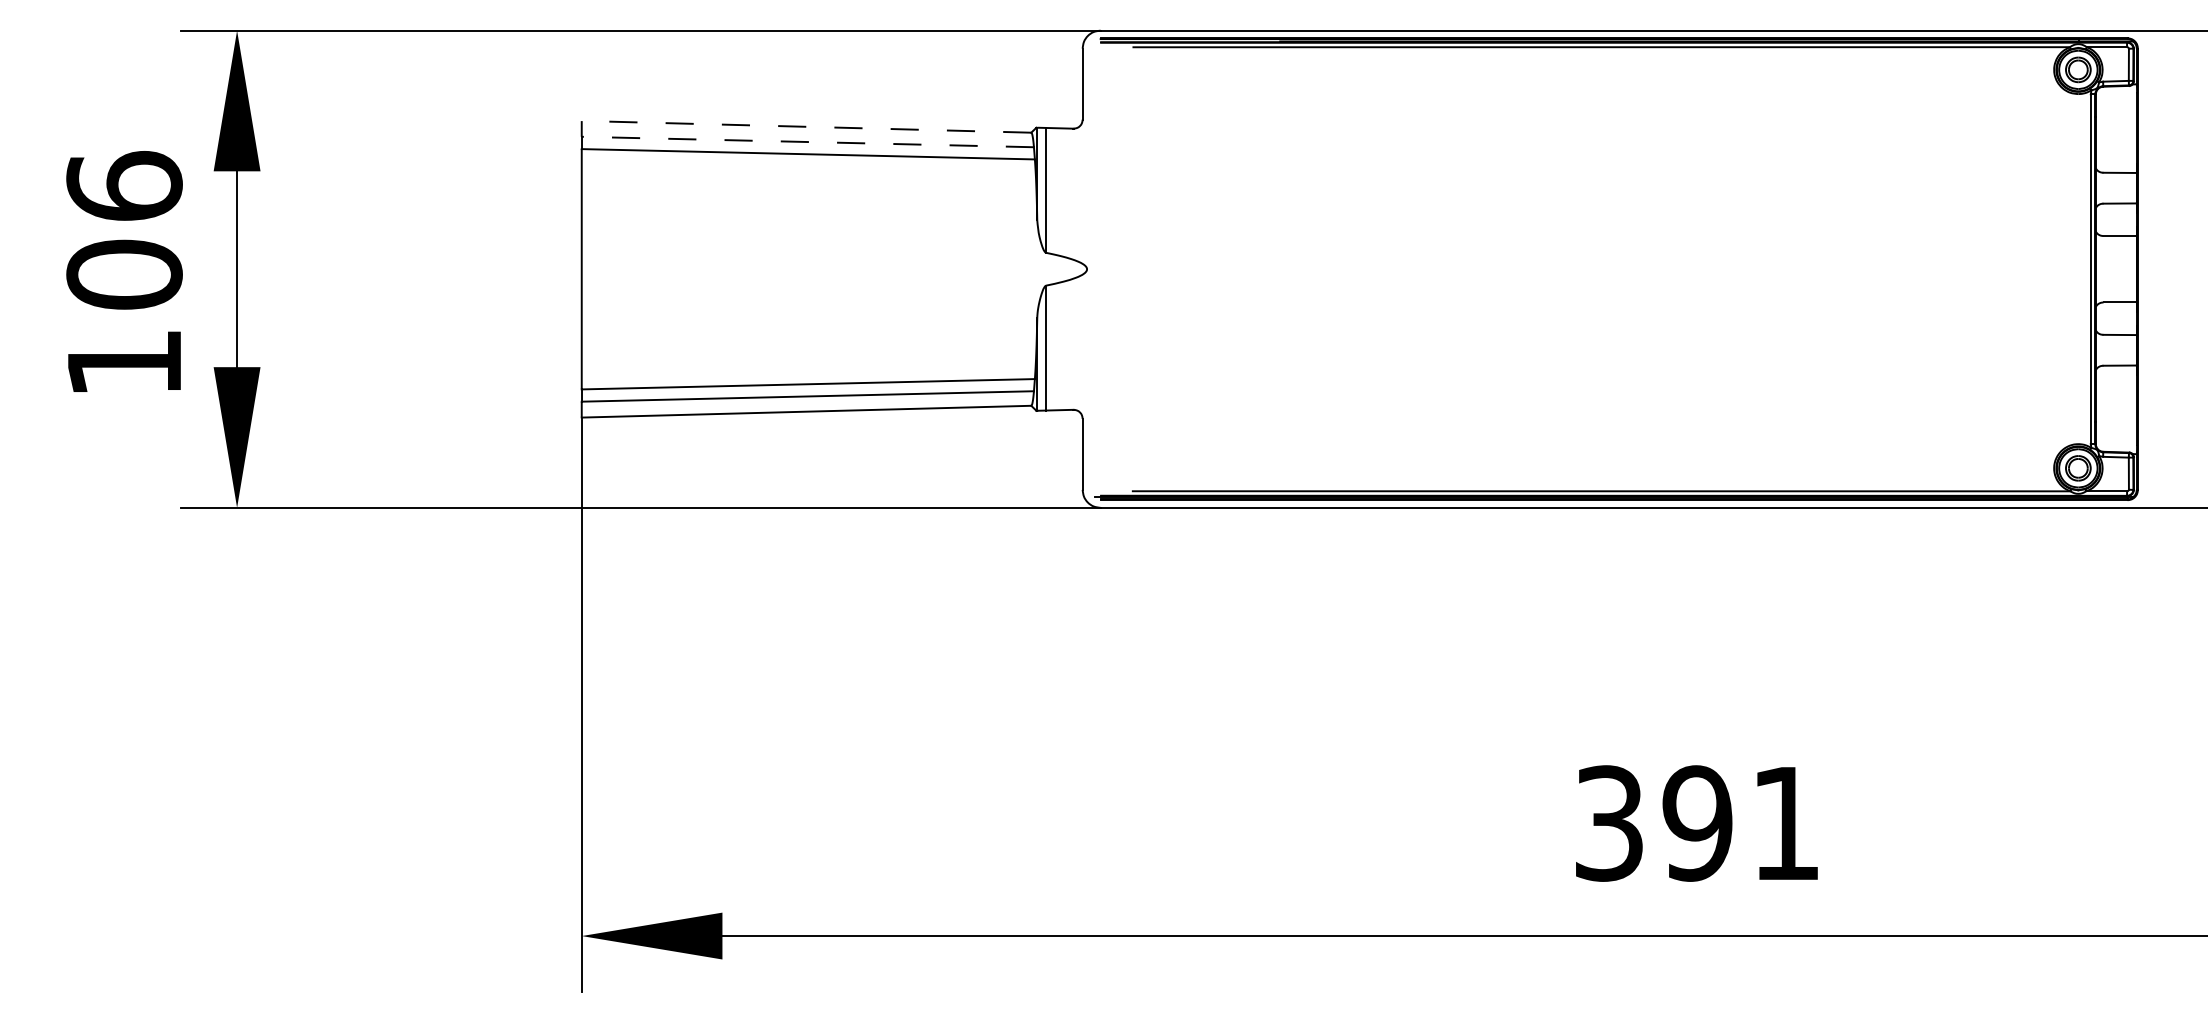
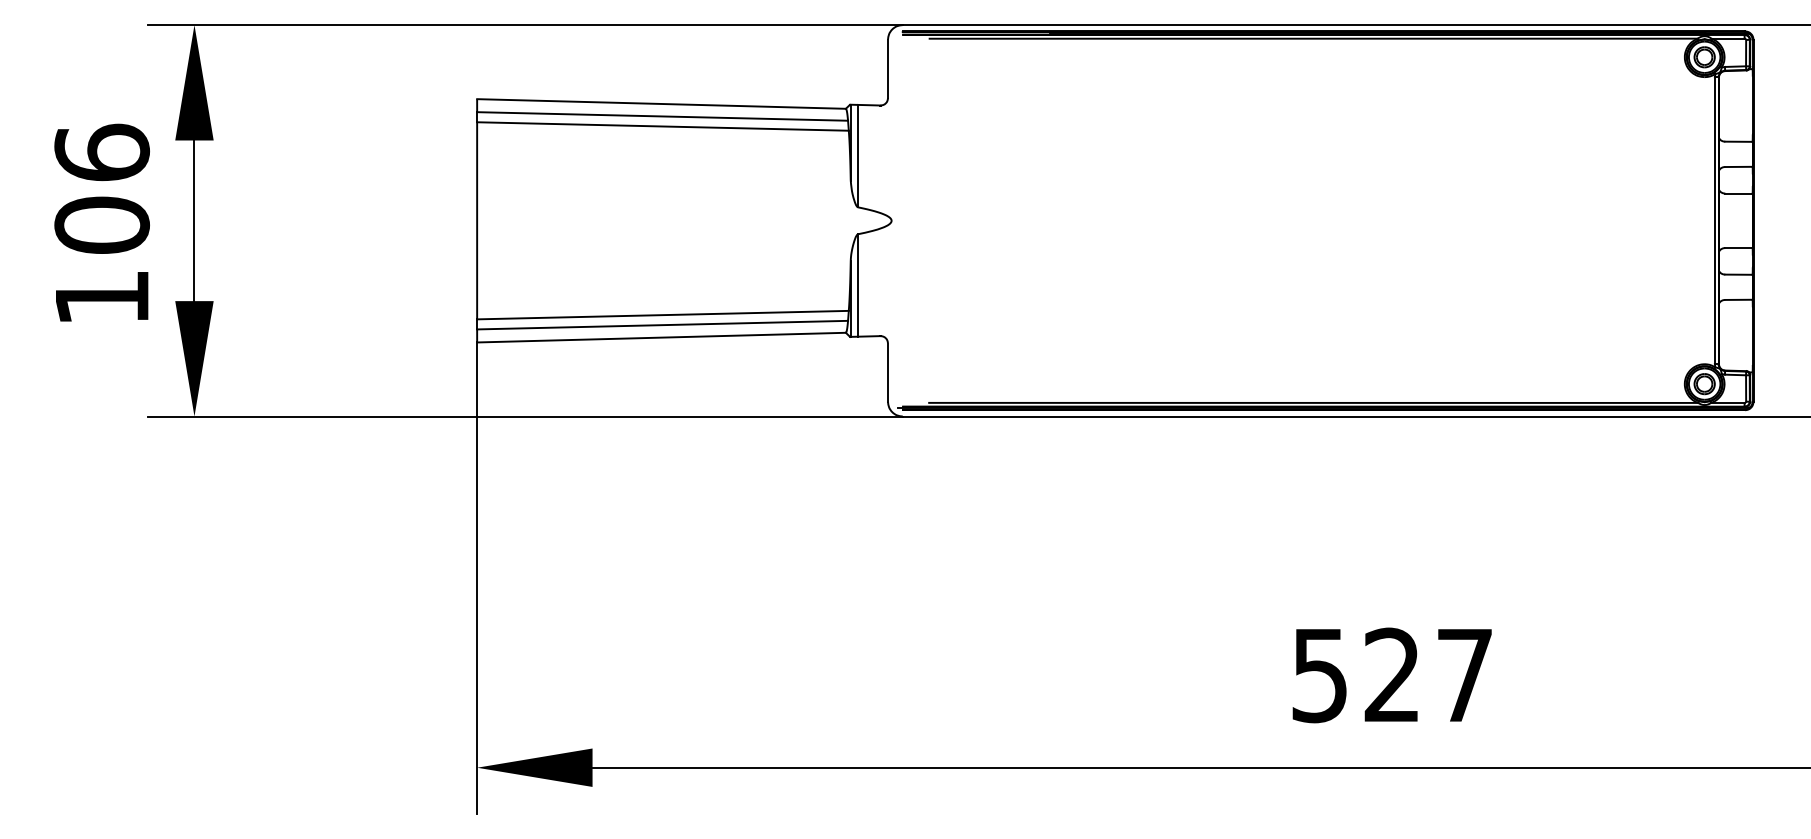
line: (806, 126) -> (661, 103), dashed -> solid
line: (807, 142) -> (662, 116), dashed -> solid
text: (1697, 823) -> (1392, 675), 391 -> 527

